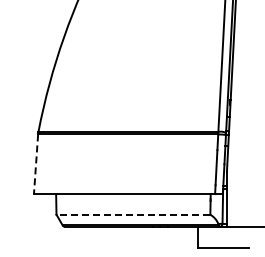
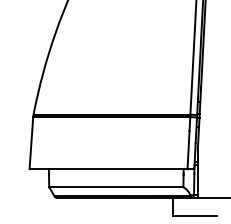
line: (36, 164) -> (31, 143), dashed -> solid
line: (133, 214) -> (116, 186), dashed -> solid

